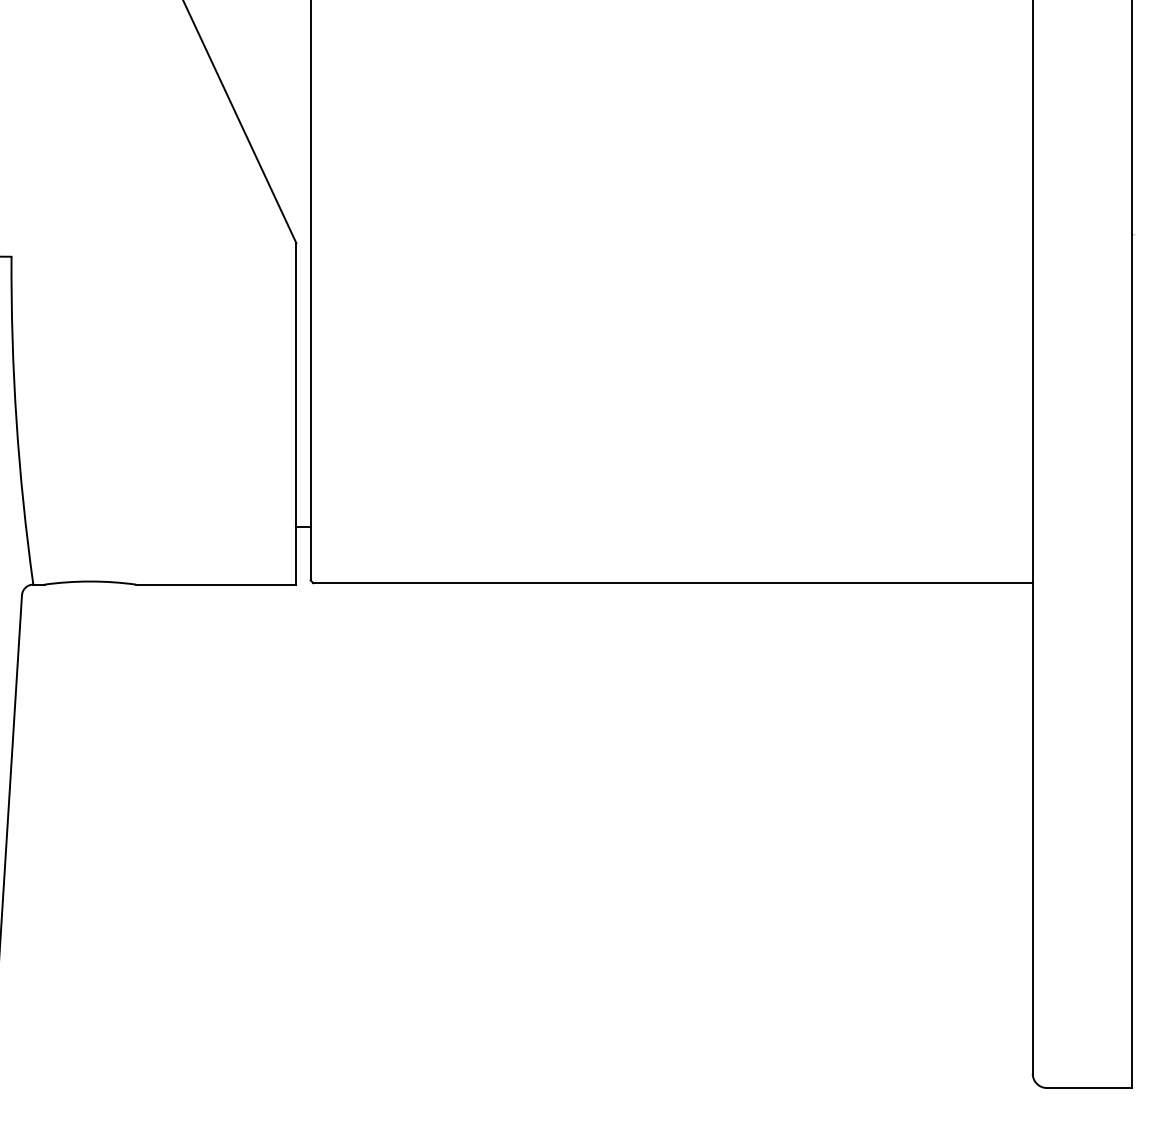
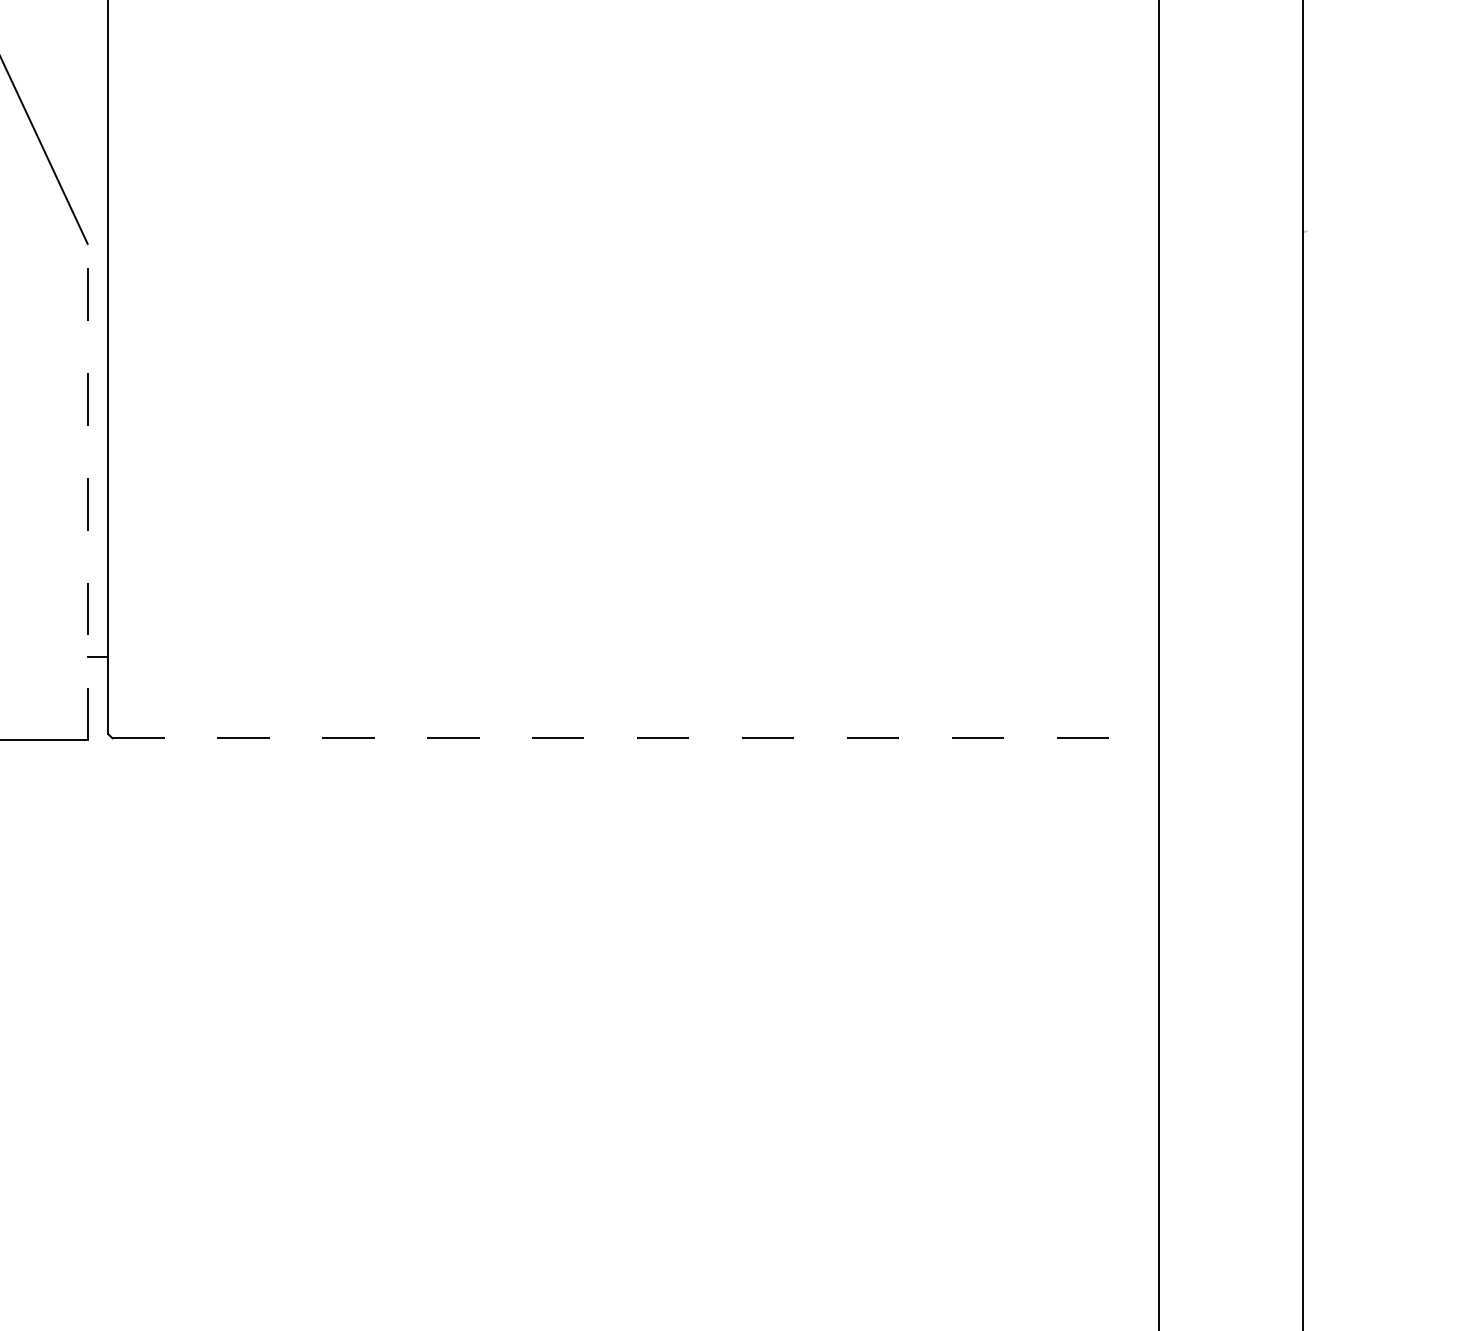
line: (296, 413) -> (87, 491), solid -> dashed
line: (673, 583) -> (636, 738), solid -> dashed

